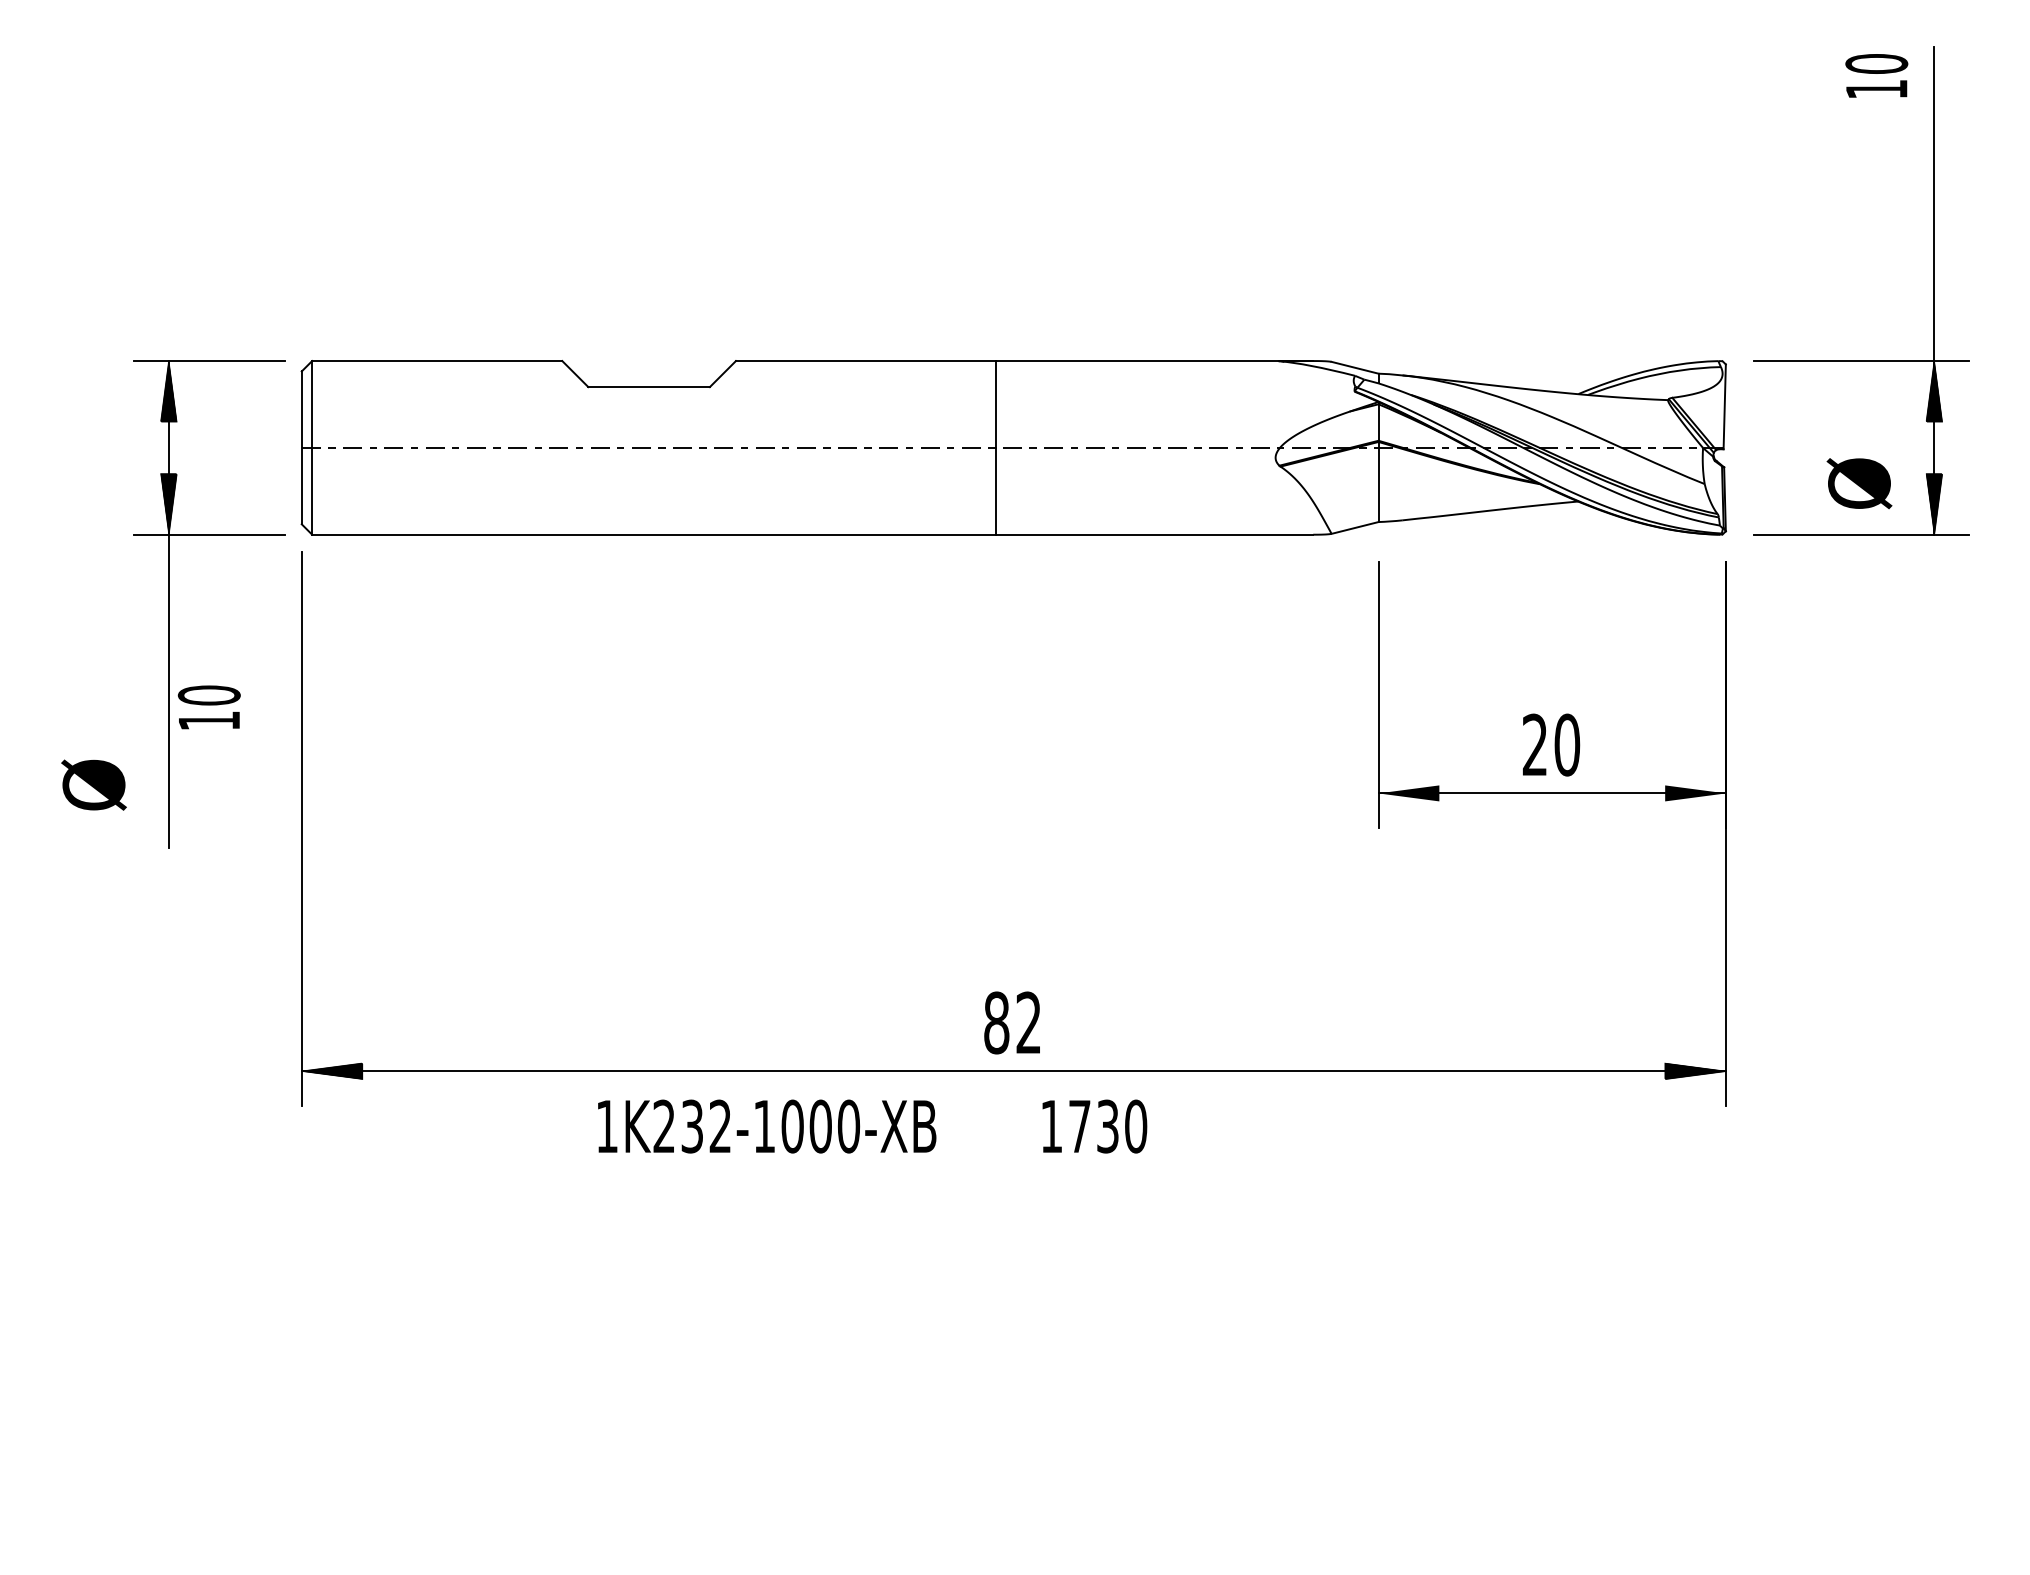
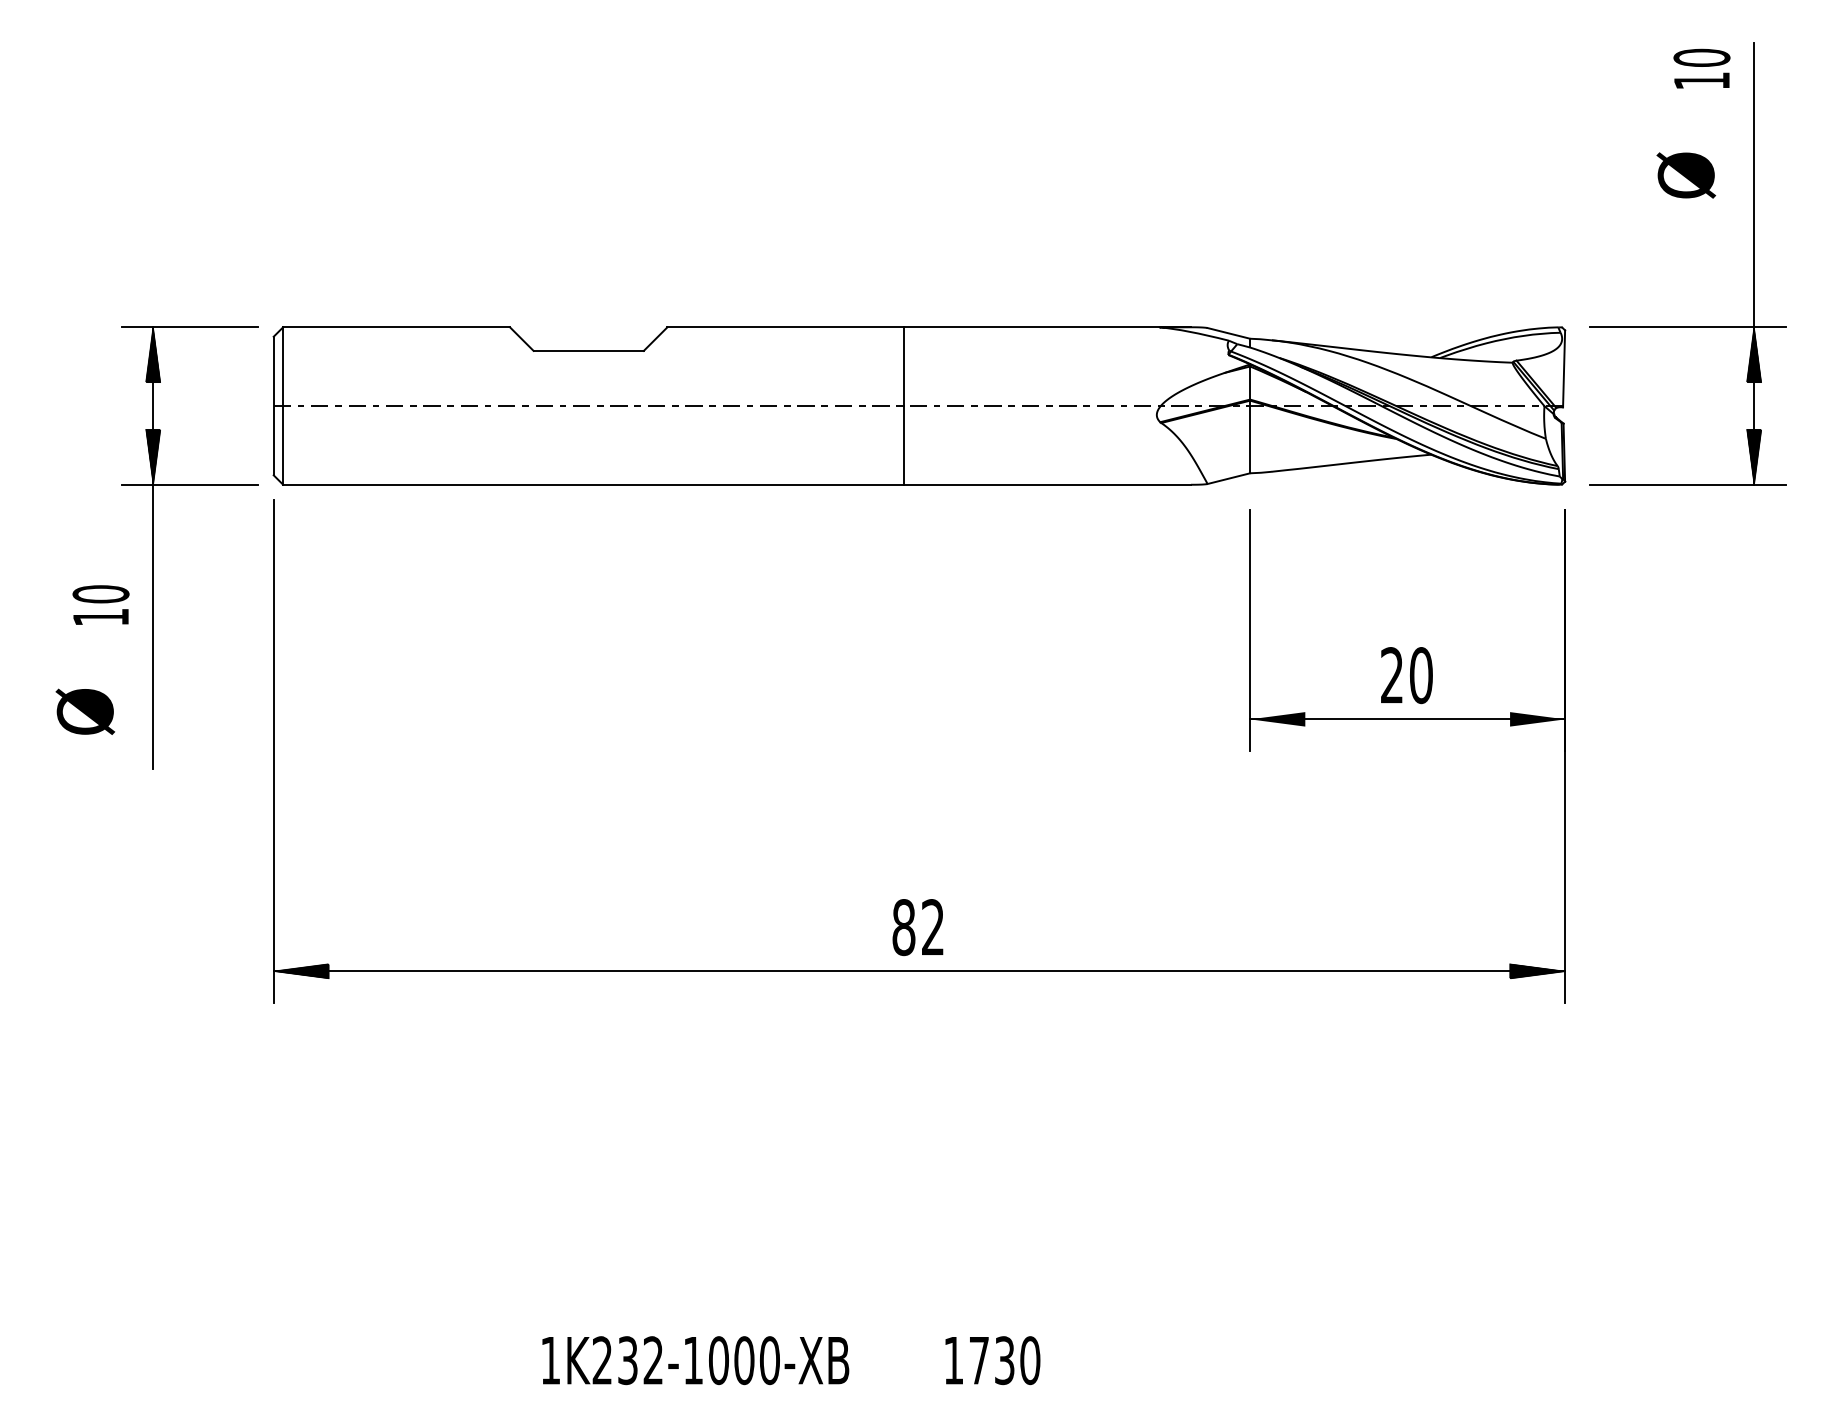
text: (1859, 483) -> (1686, 175), moved
text: (208, 707) -> (100, 605), moved
text: (872, 1126) -> (791, 1360), moved

